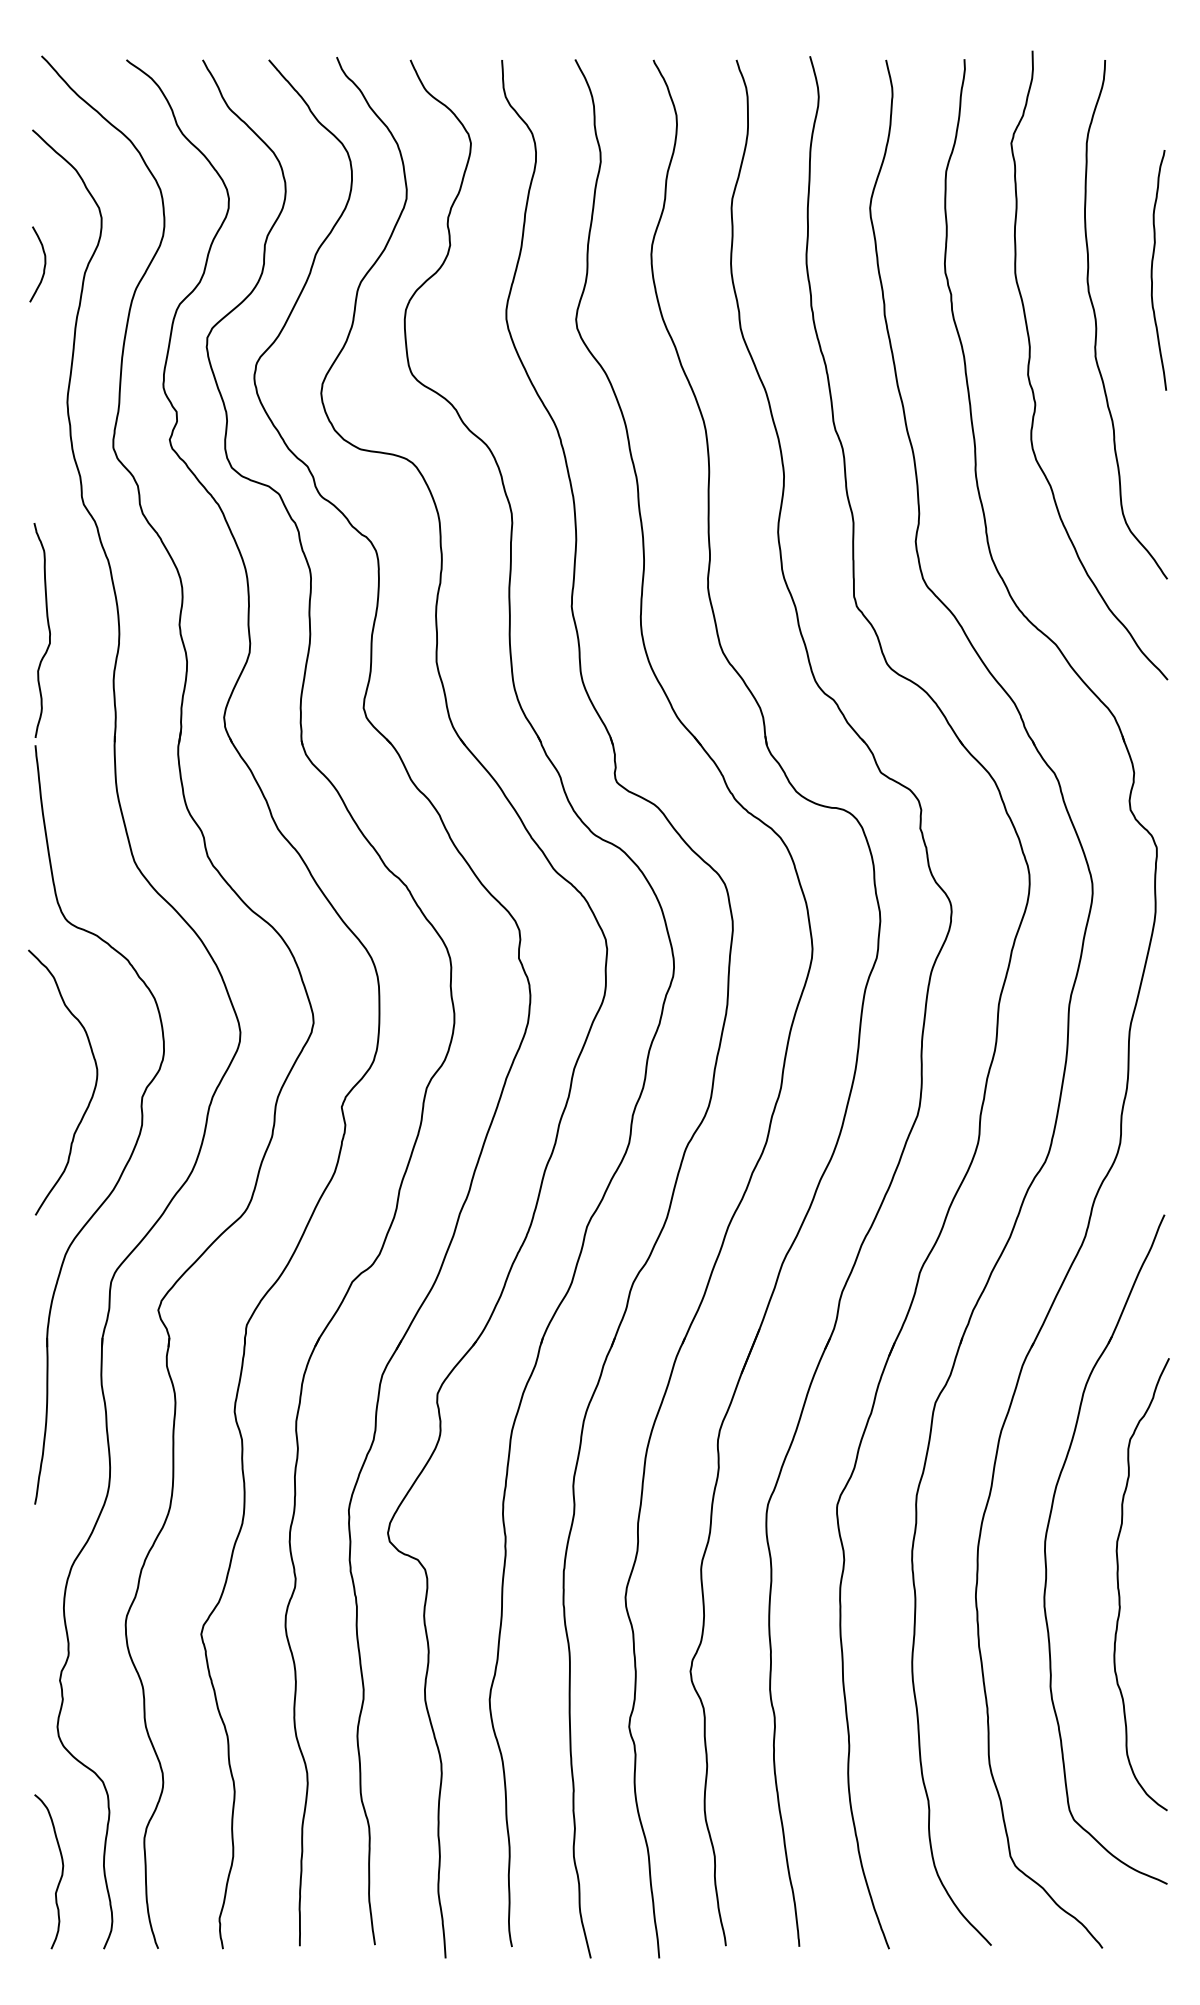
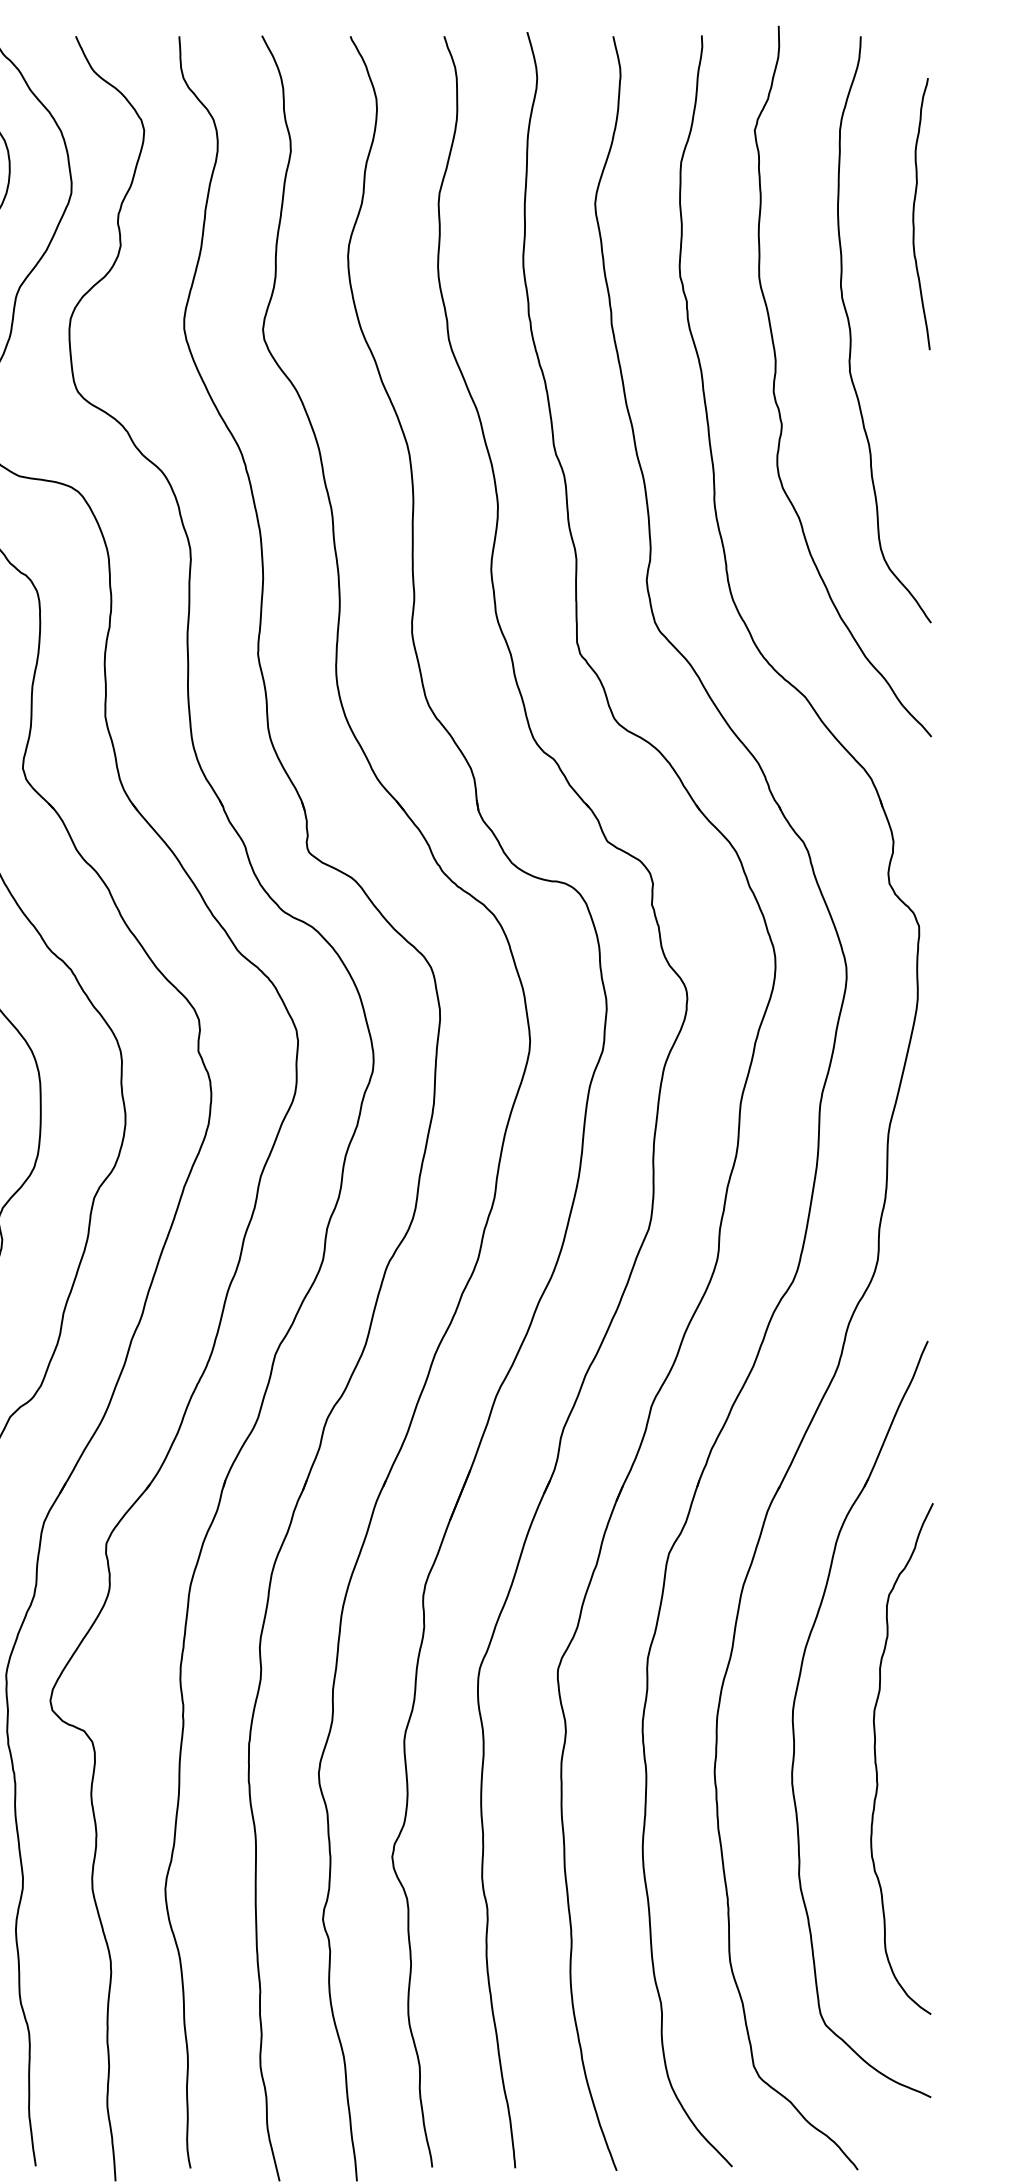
curve: (1152, 270) -> (914, 214), moved

